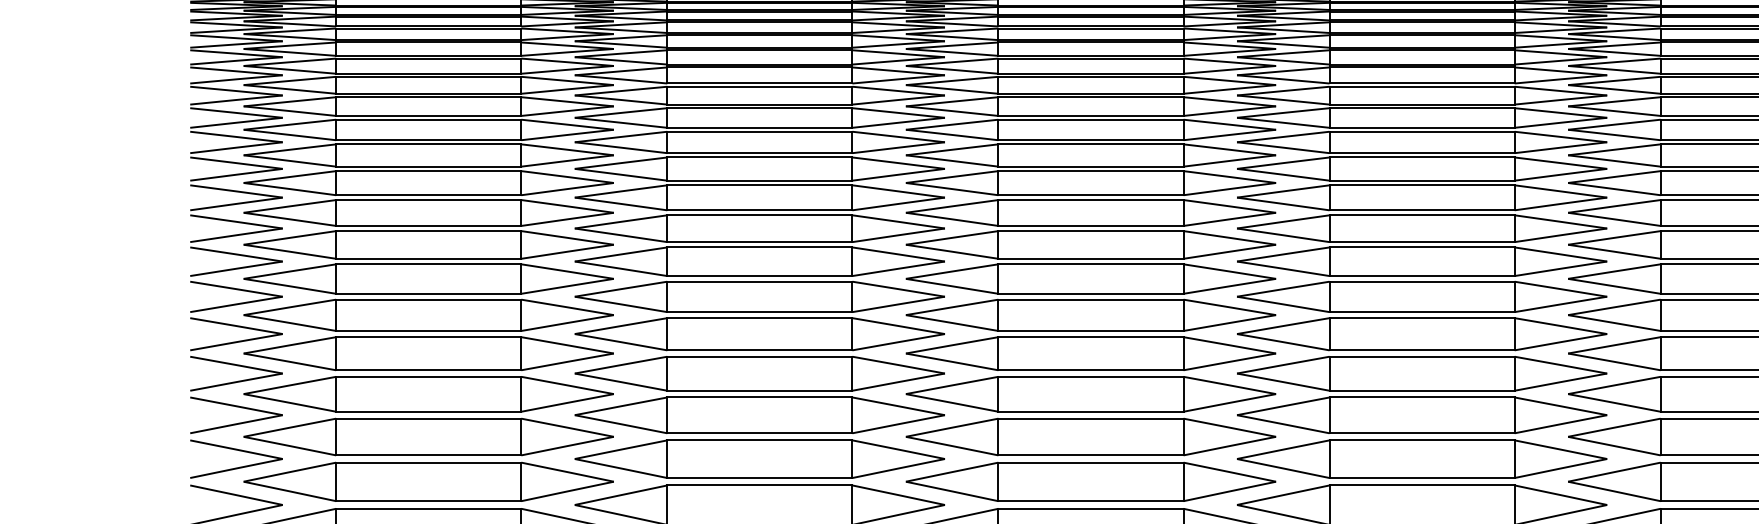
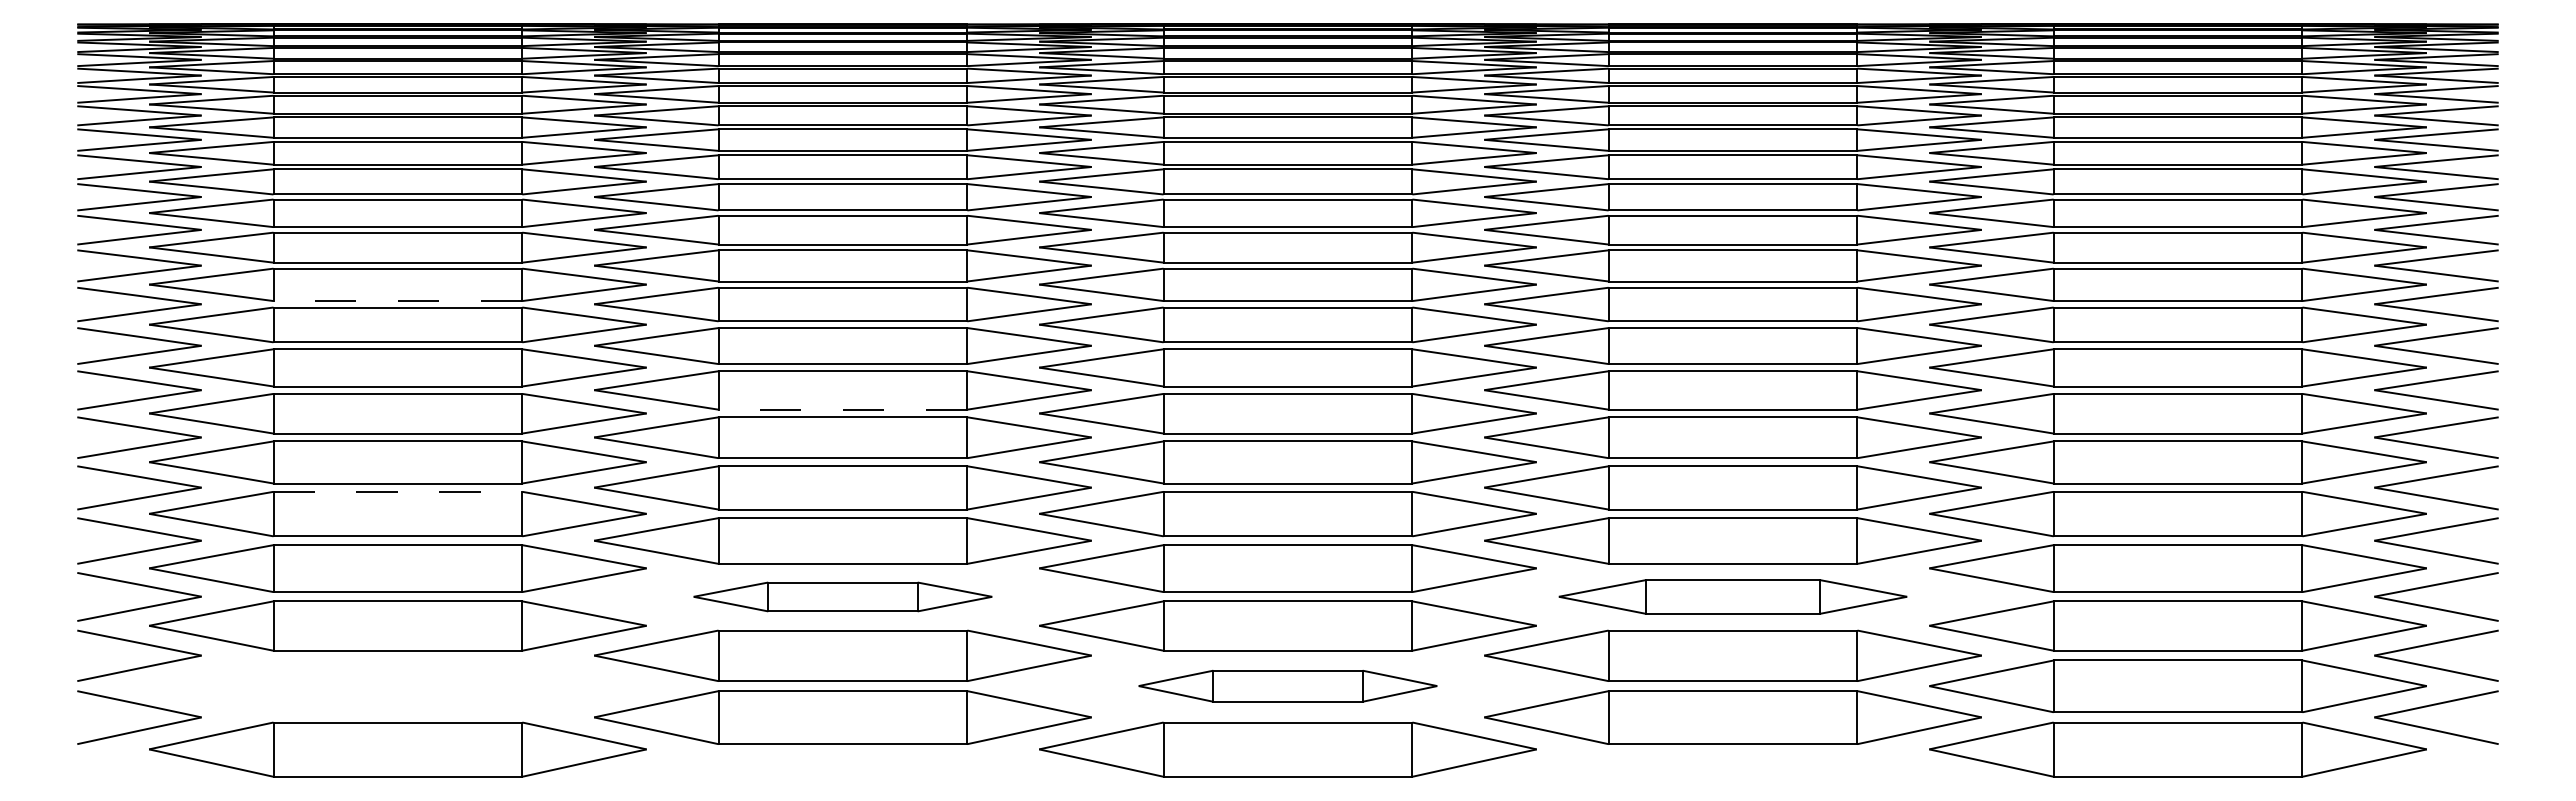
line: (428, 195) -> (397, 301), solid -> dashed
line: (759, 275) -> (842, 409), solid -> dashed
line: (429, 336) -> (398, 491), solid -> dashed
part: (759, 415) -> (842, 596), size x0.6
part: (1421, 415) -> (1732, 596), size x0.7
part: (428, 481) -> (397, 685), removed
part: (1090, 481) -> (1287, 685), size x0.6

